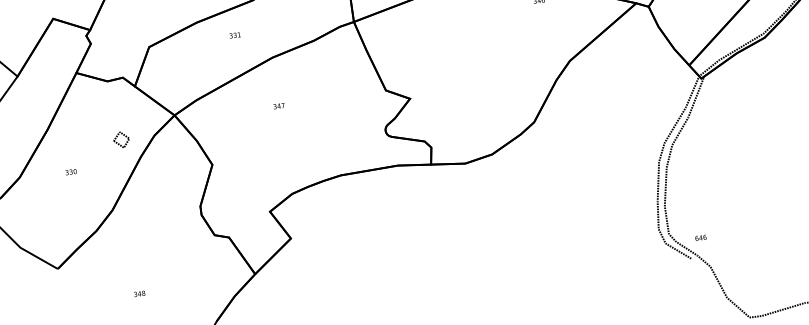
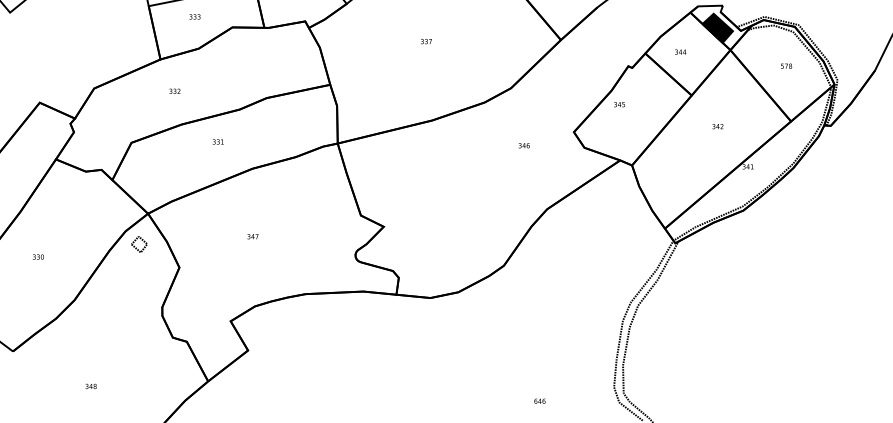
text: (278, 106) -> (252, 236), moved
part: (121, 139) -> (139, 244), moved
text: (700, 237) -> (539, 400), moved

